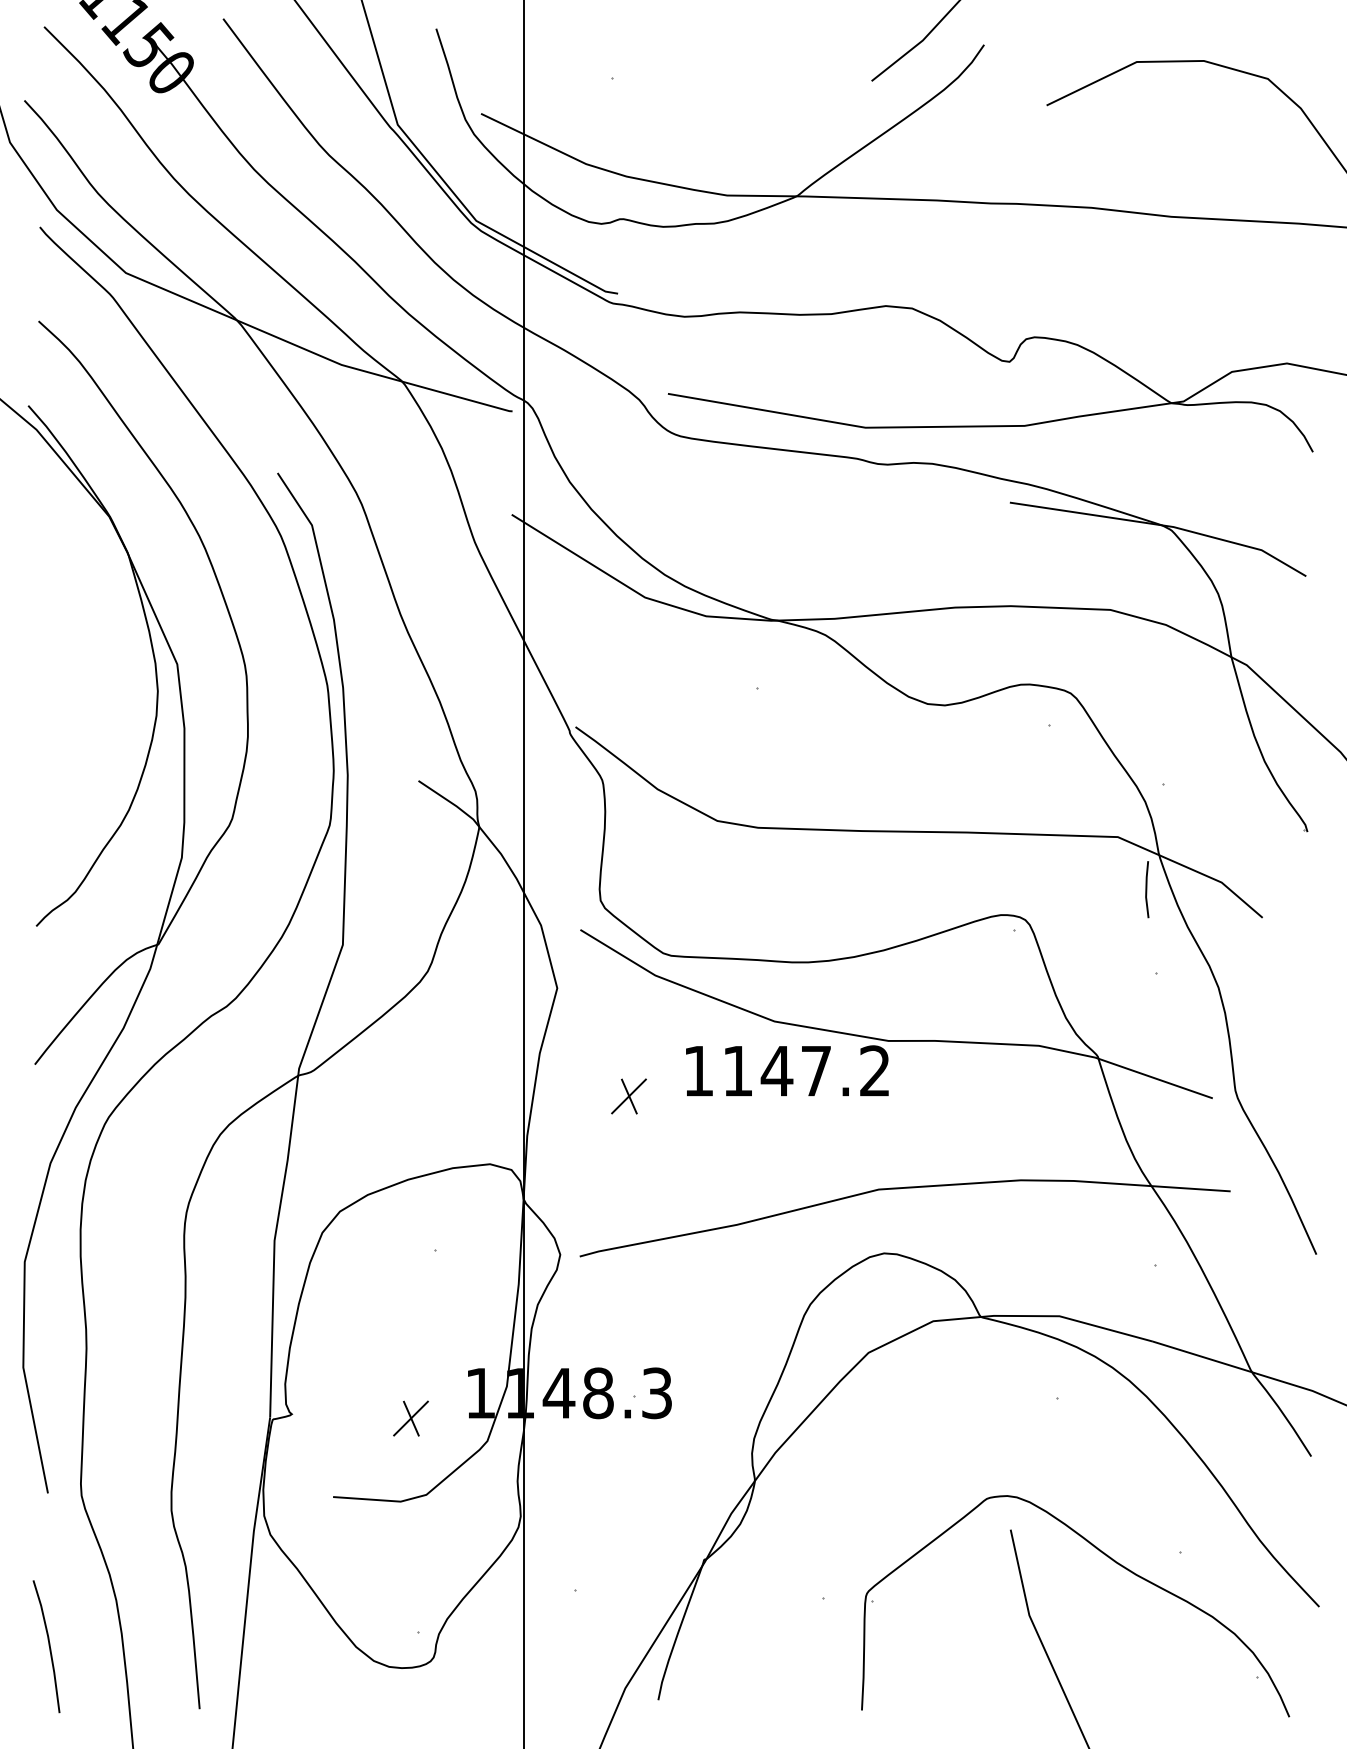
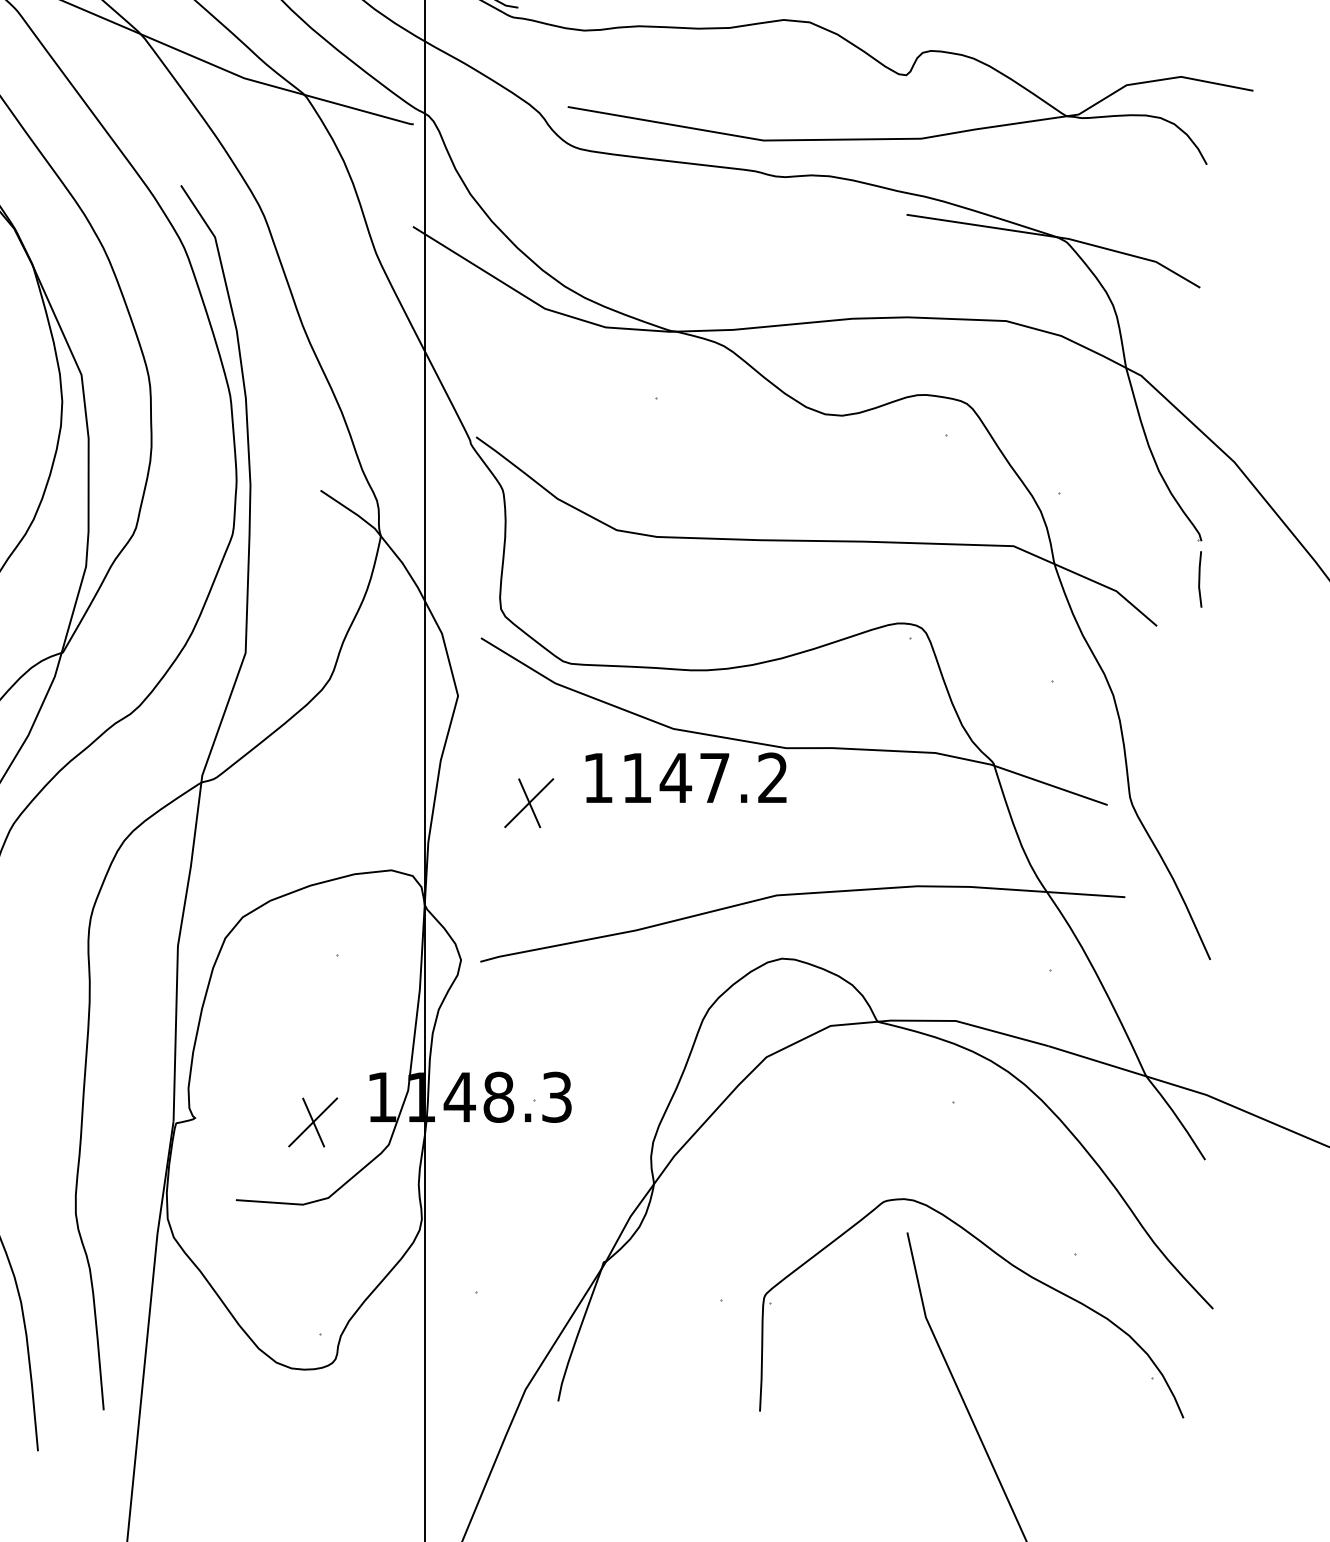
line: (1147, 889) -> (1200, 579), moved
part: (628, 1096) -> (528, 803), size x1.43
part: (410, 1418) -> (312, 1122), size x1.43

